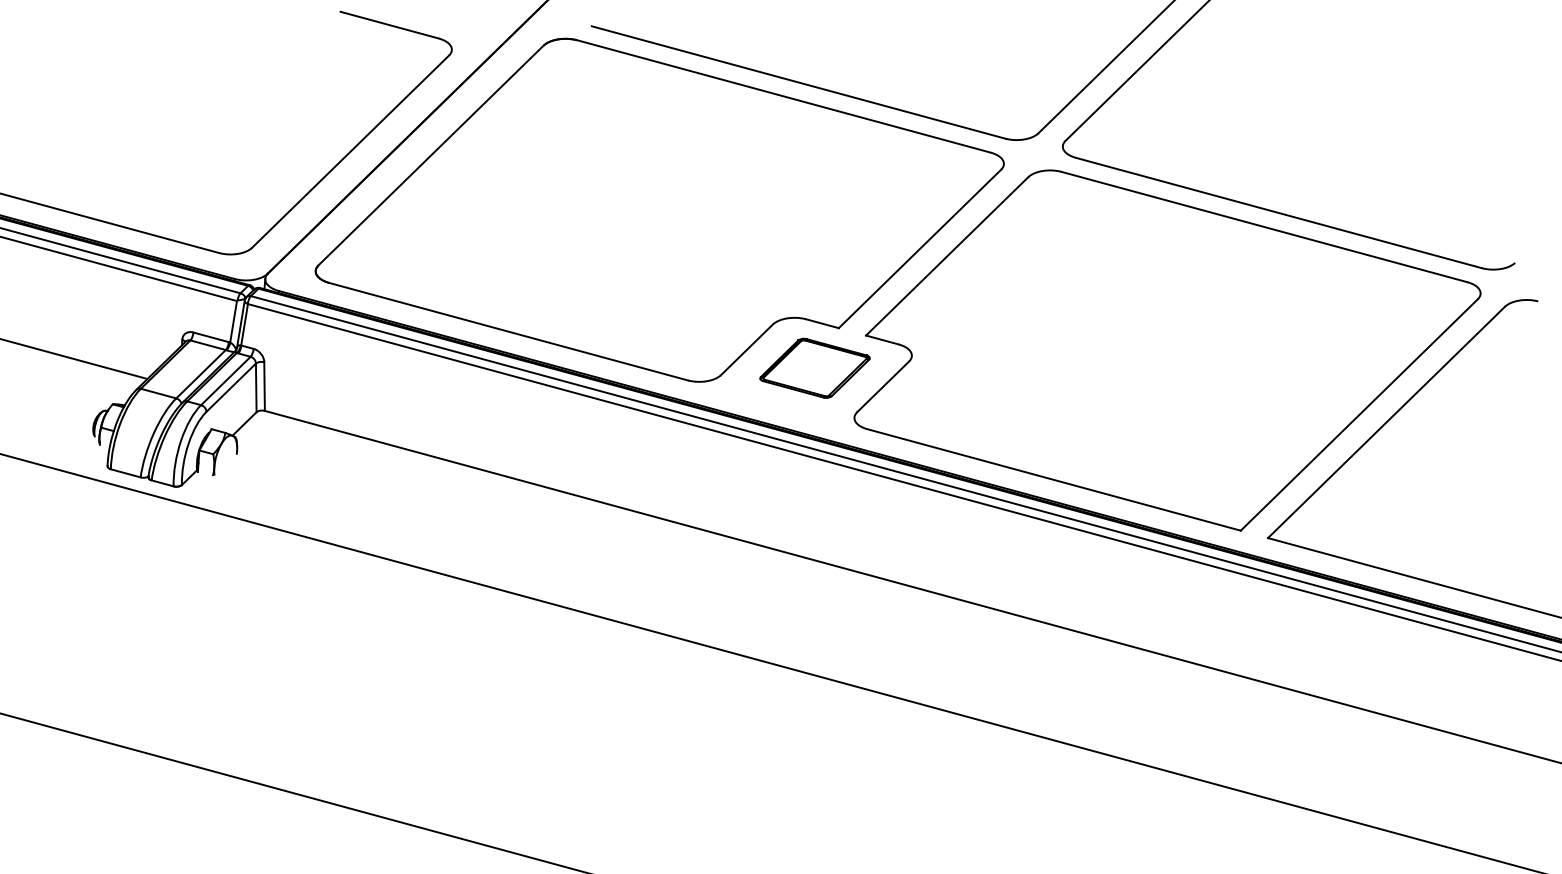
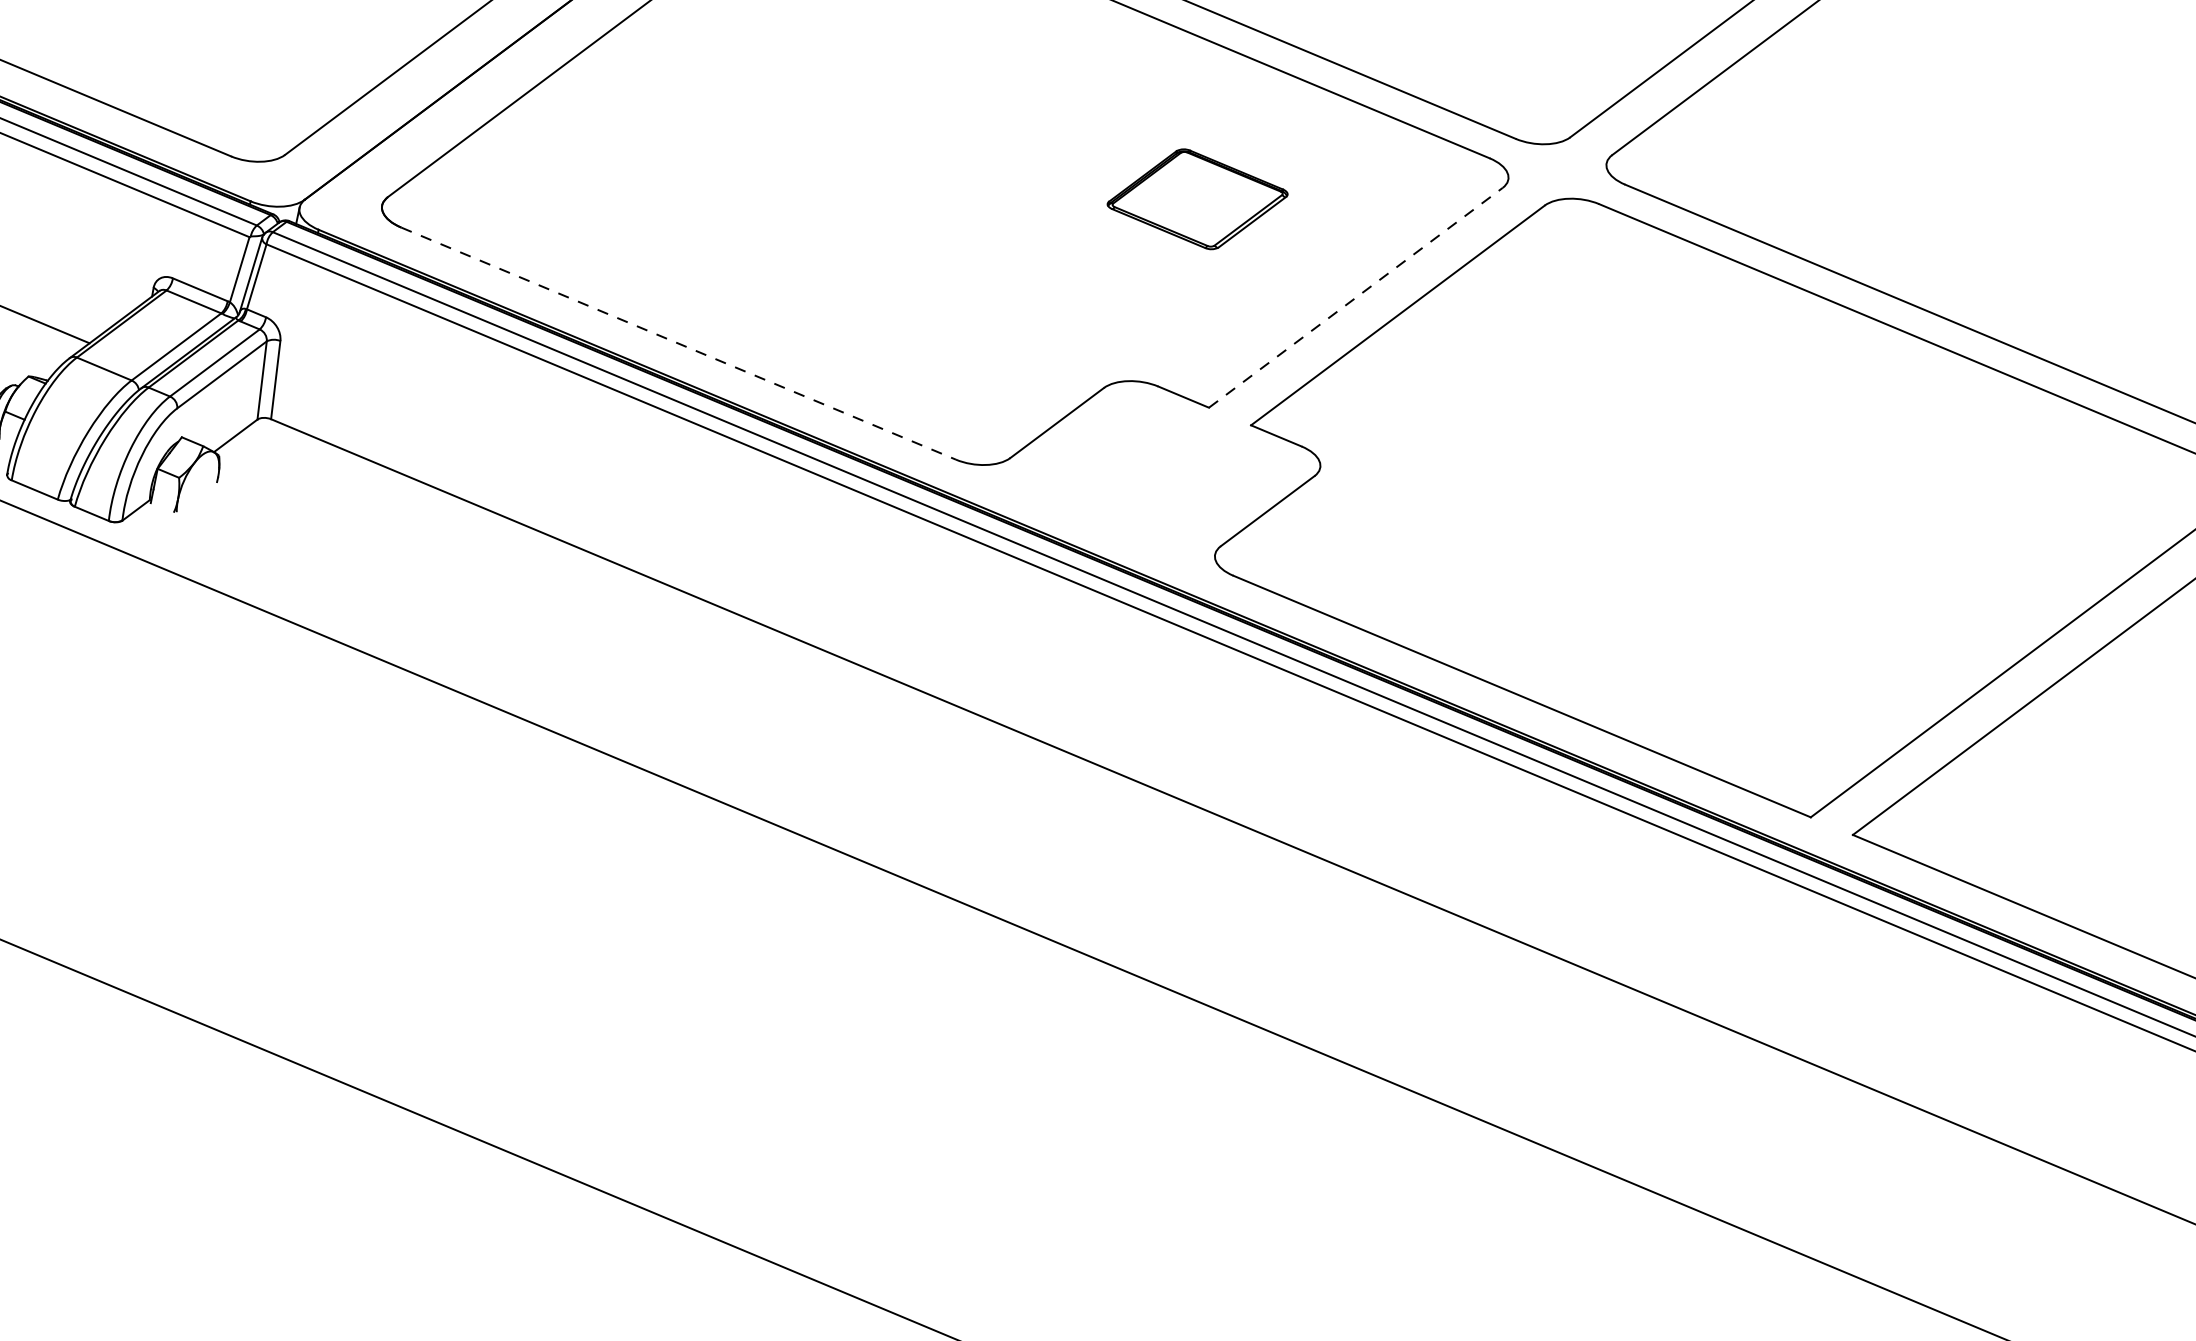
line: (920, 248) -> (1356, 297), solid -> dashed
line: (508, 331) -> (678, 343), solid -> dashed
part: (814, 367) -> (1196, 197), moved

